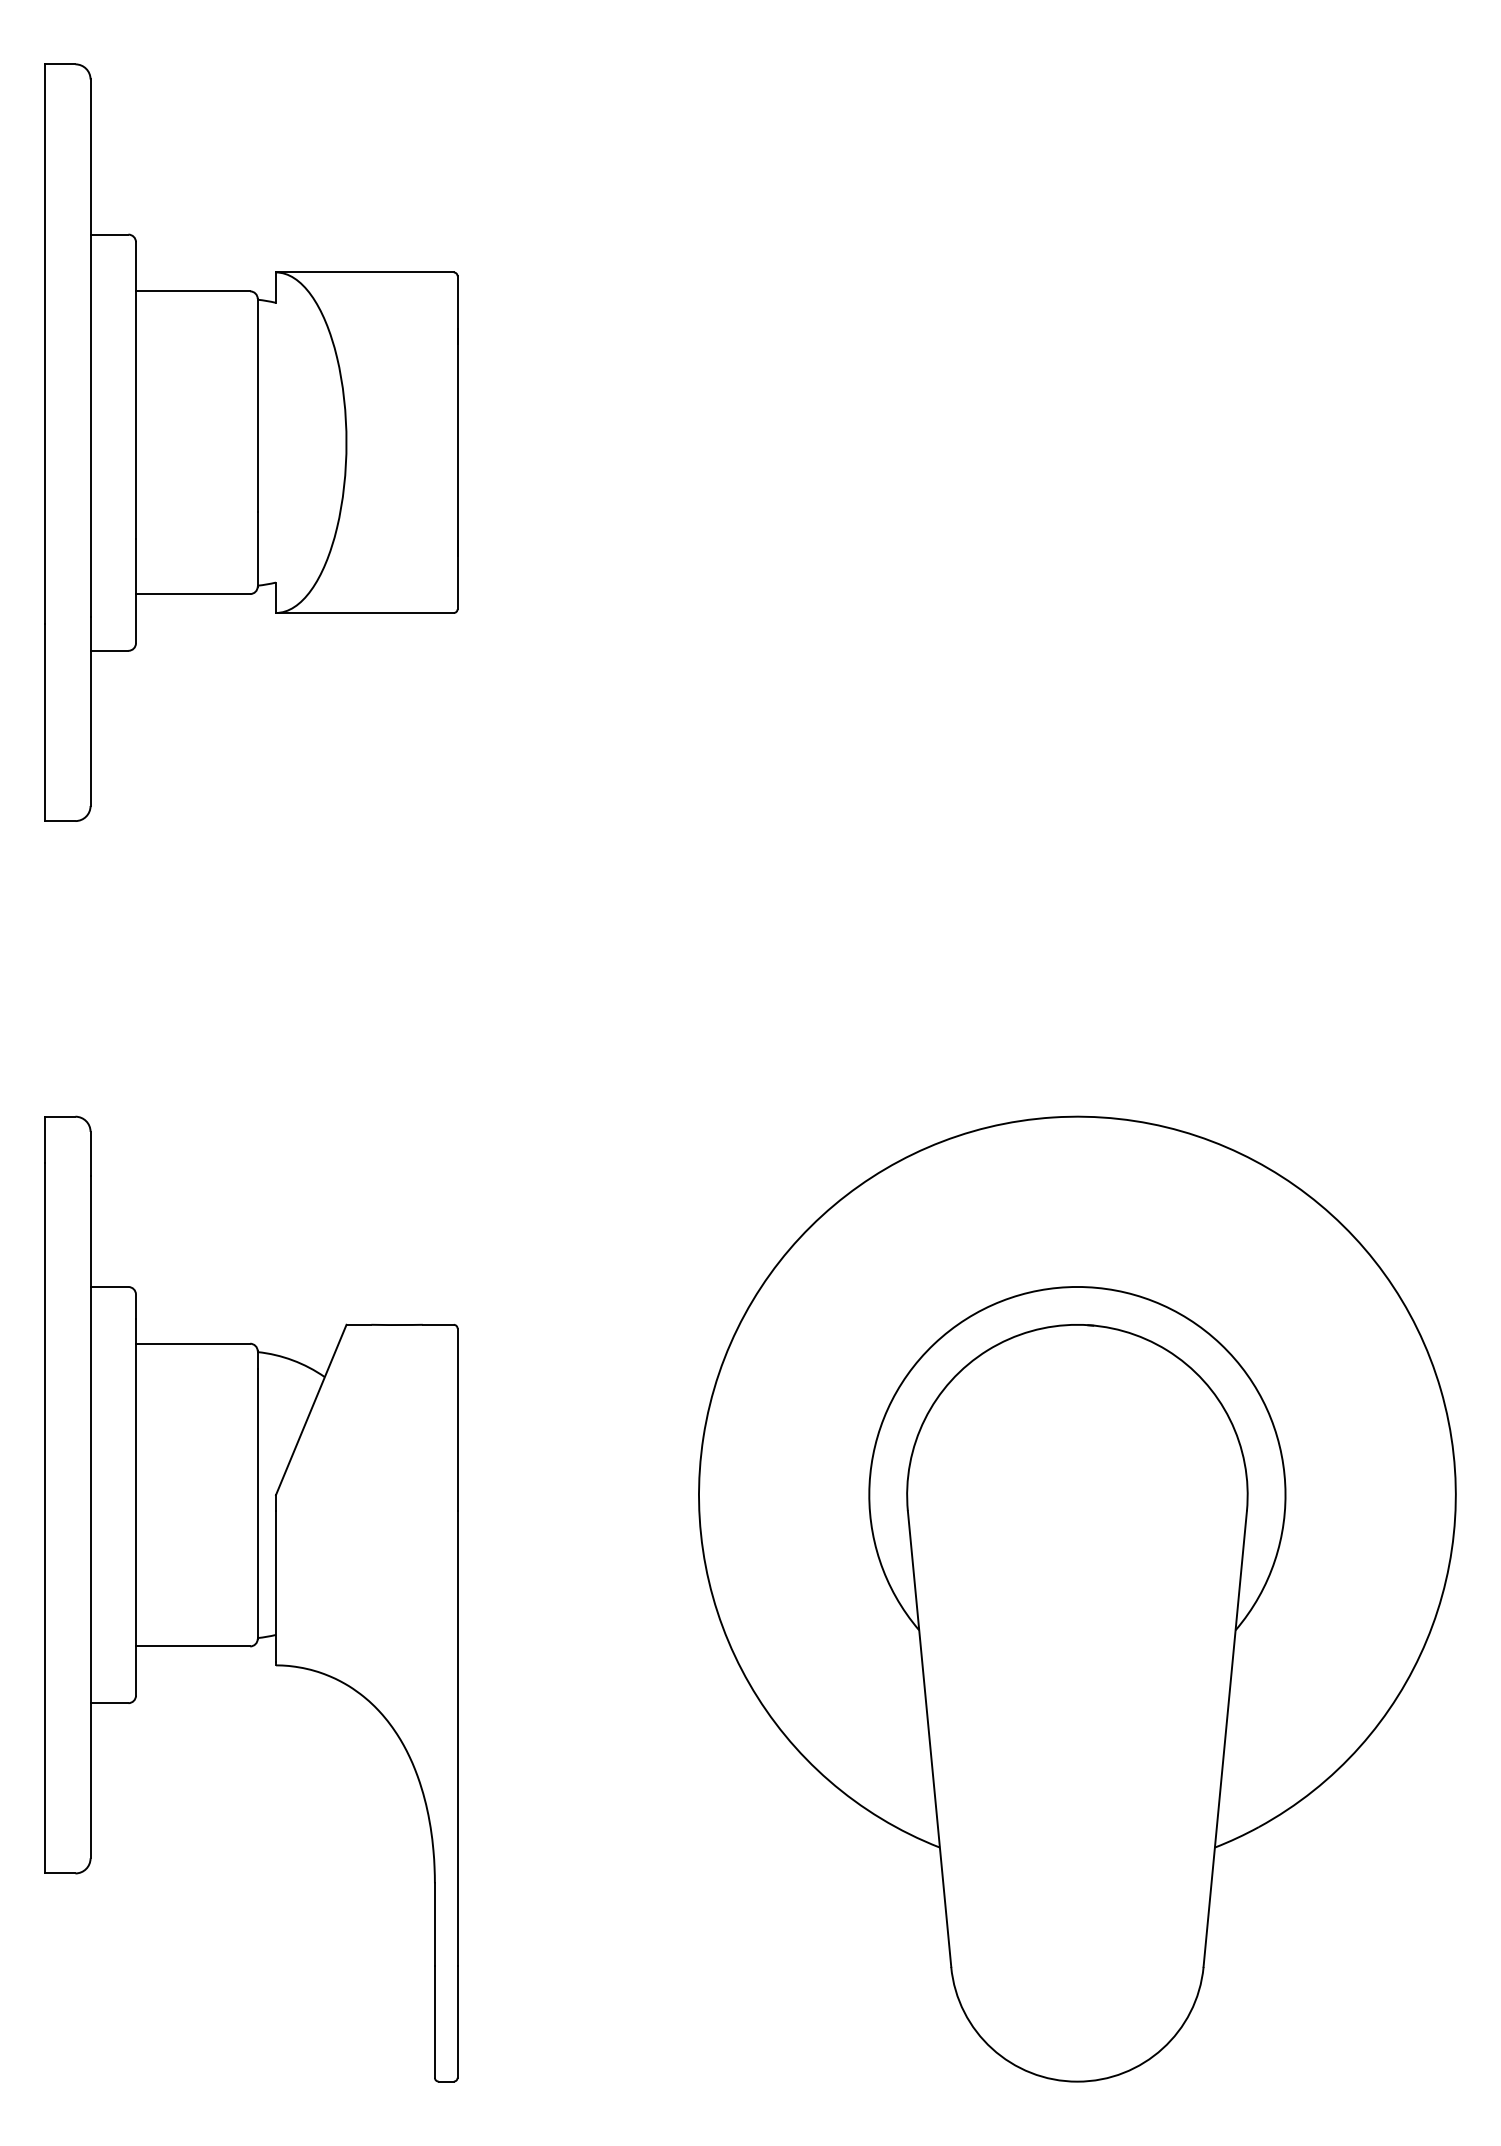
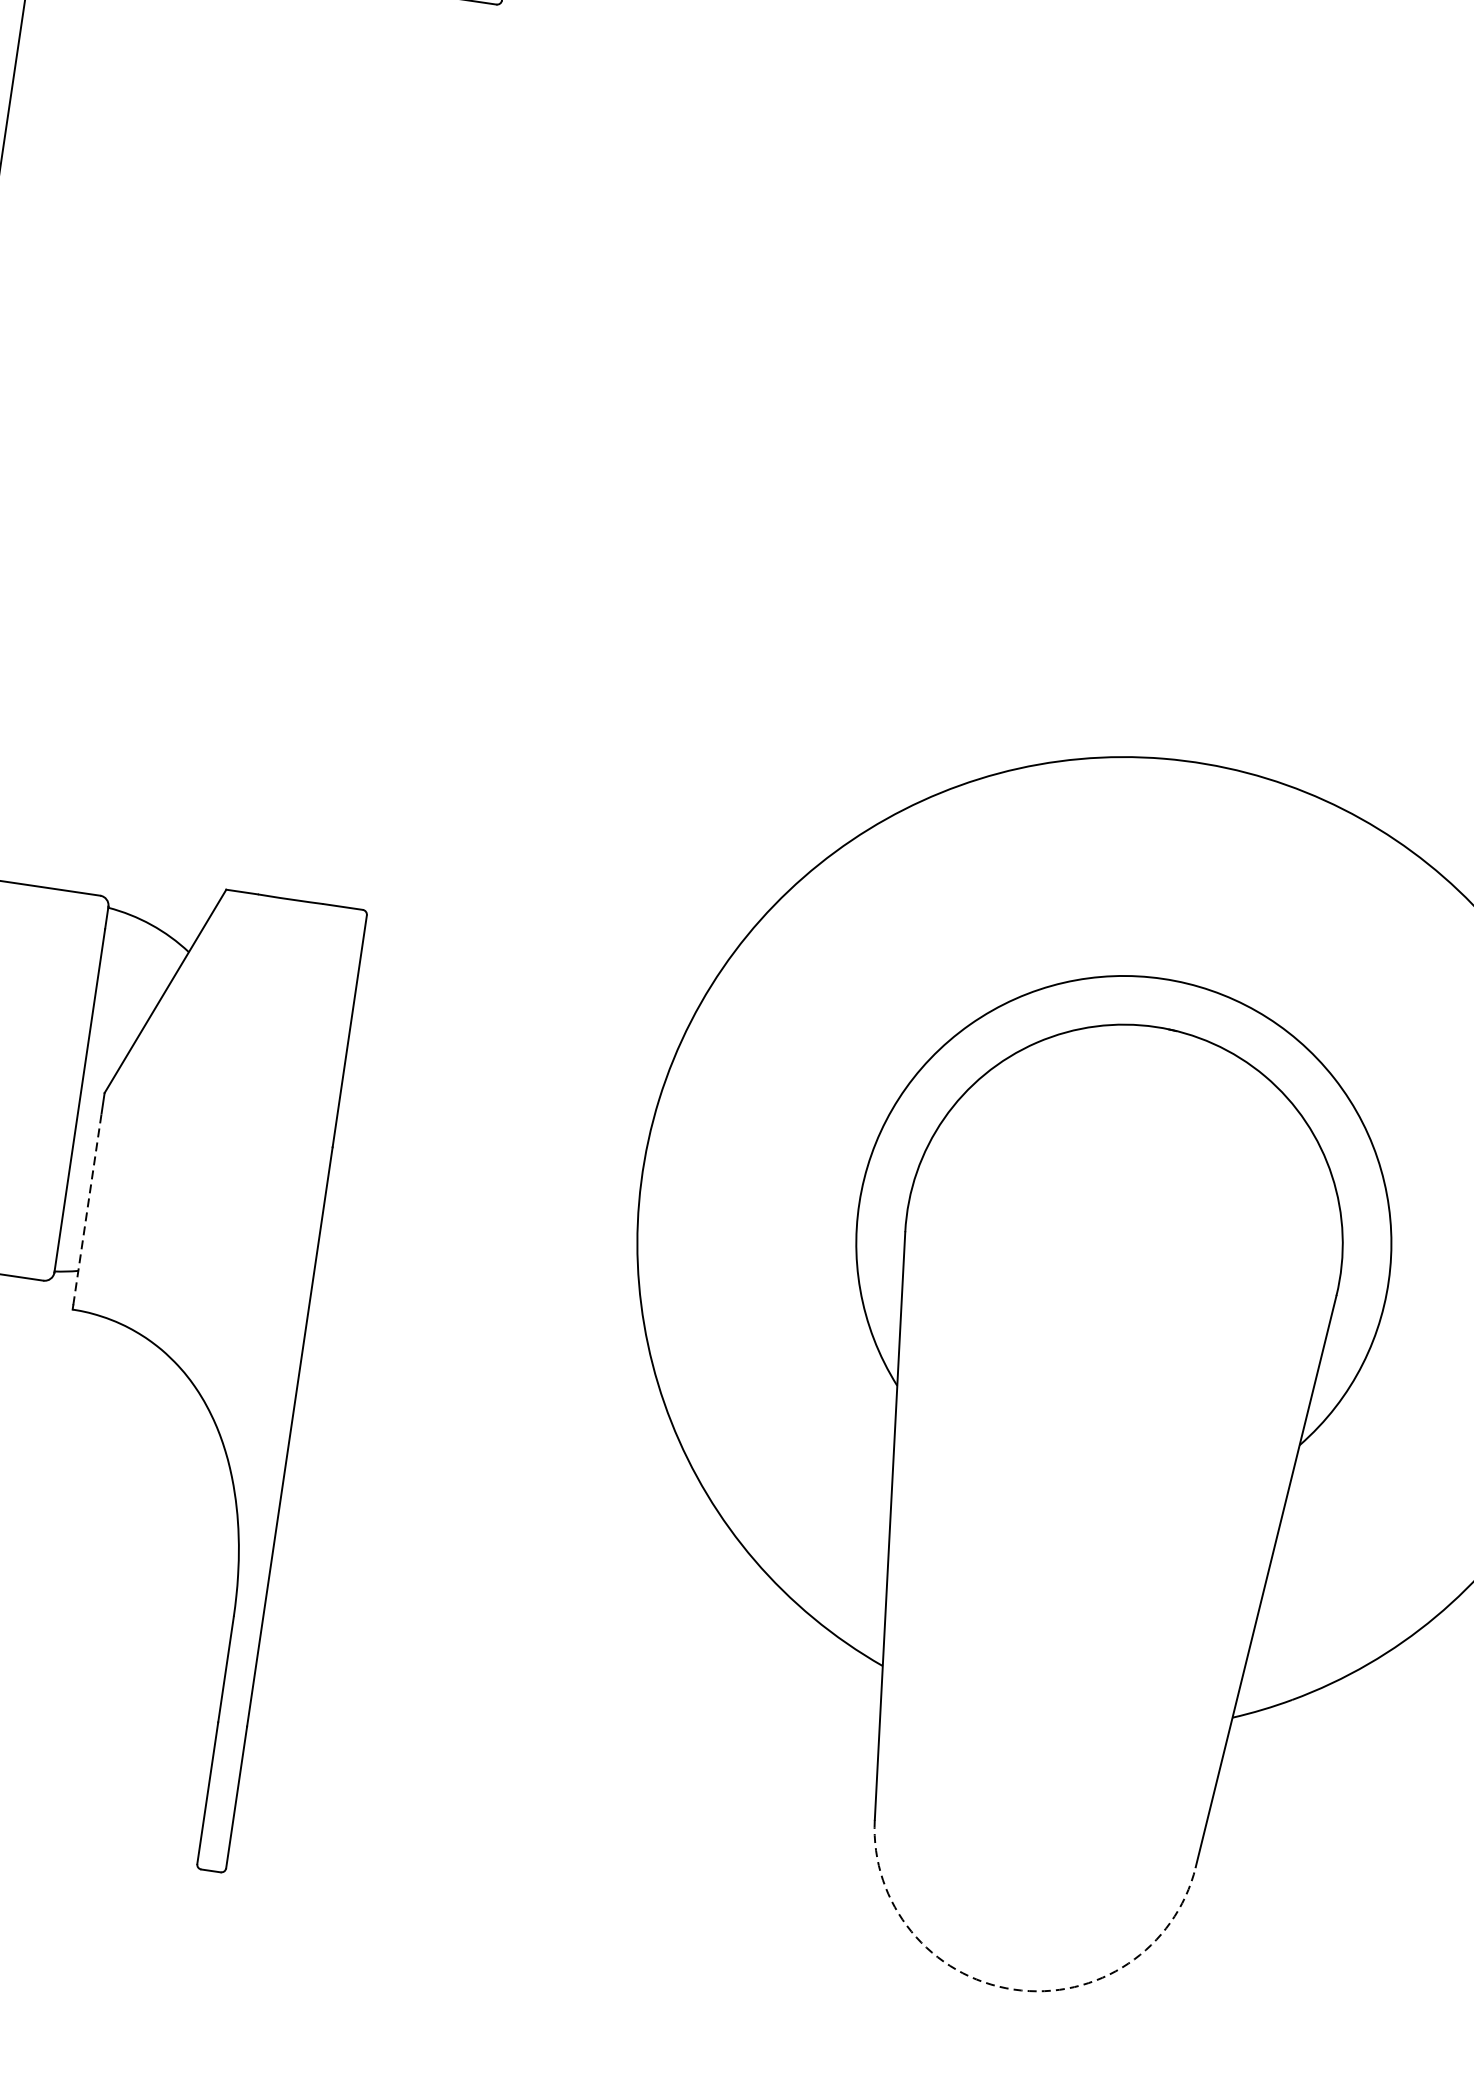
line: (276, 1586) -> (88, 1209), solid -> dashed
arc: (1077, 2081) -> (1013, 1989), solid -> dashed

